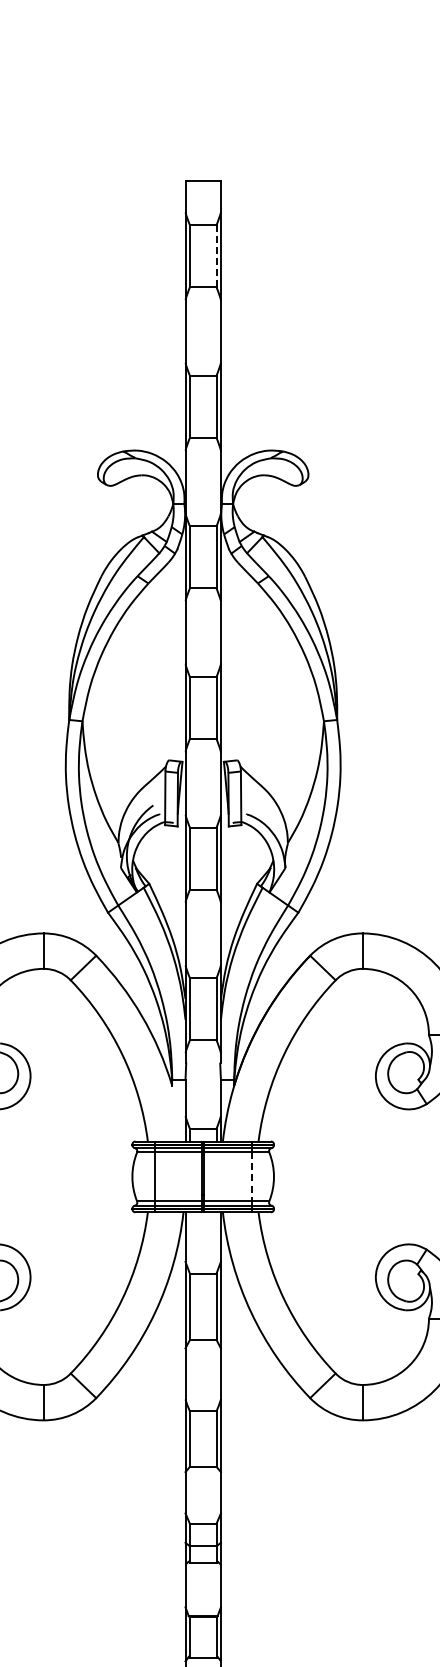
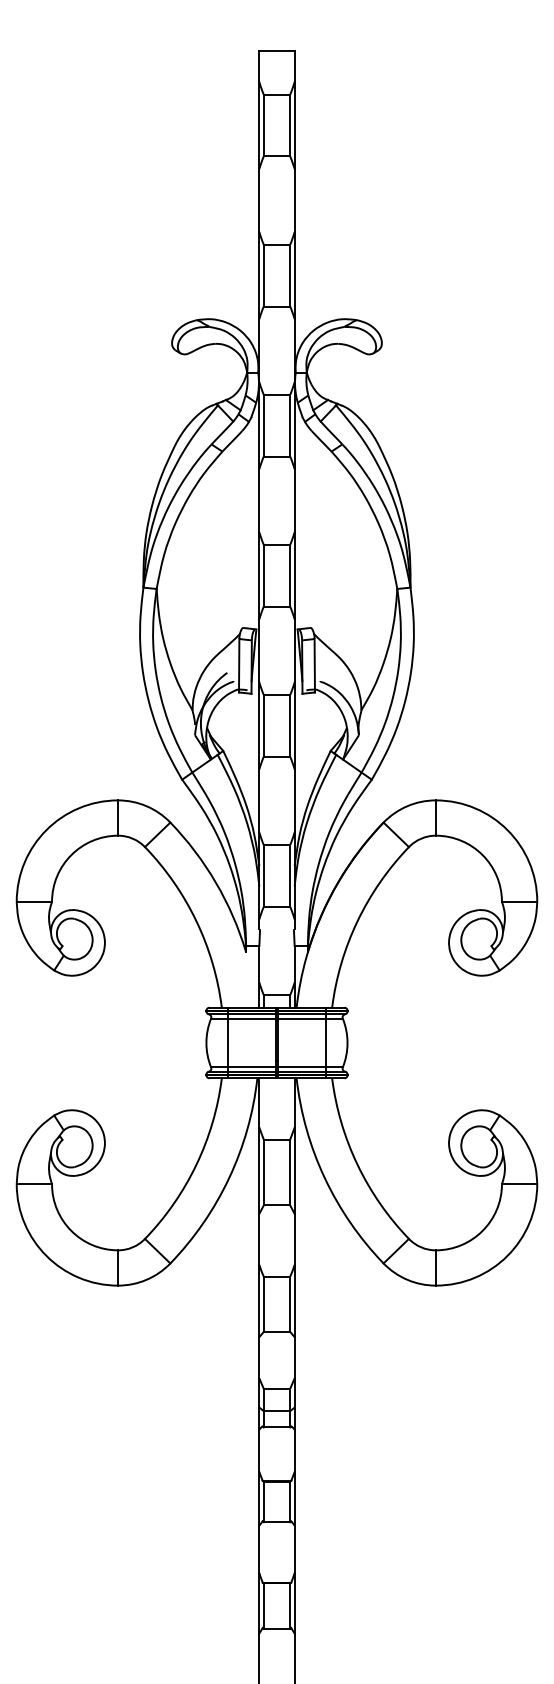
line: (216, 256) -> (290, 125), dashed -> solid
line: (251, 1177) -> (325, 1043), dashed -> solid

